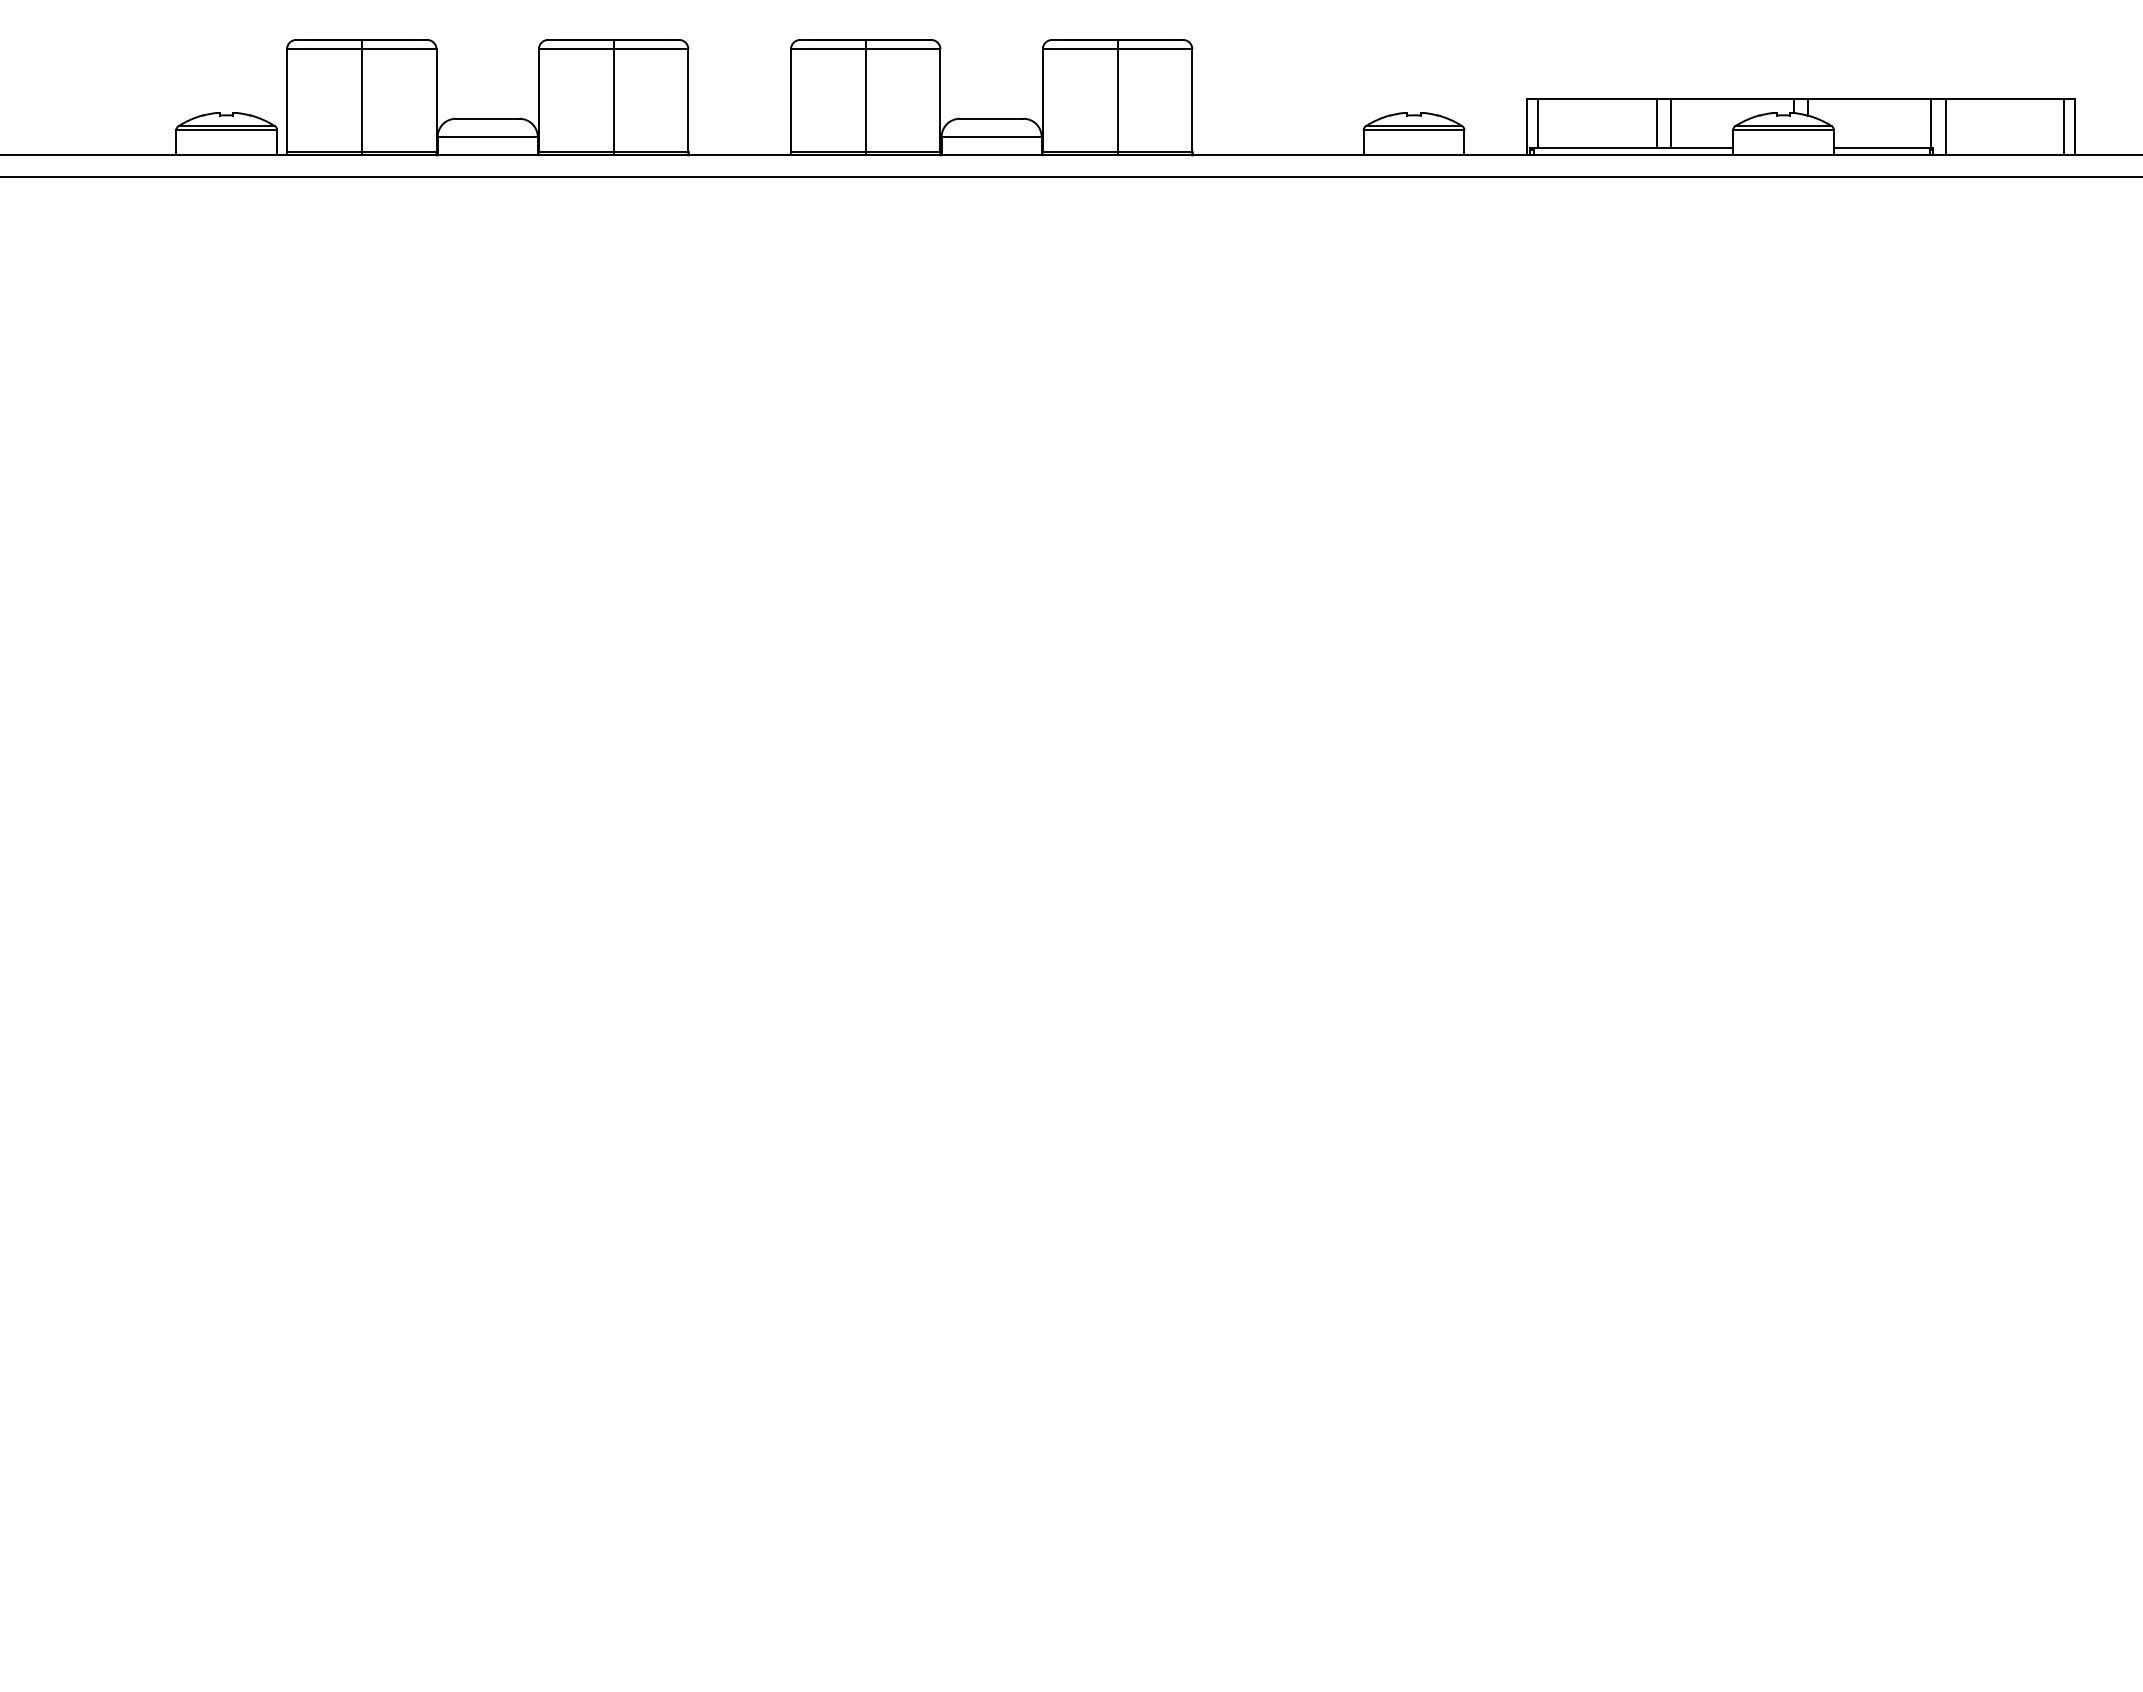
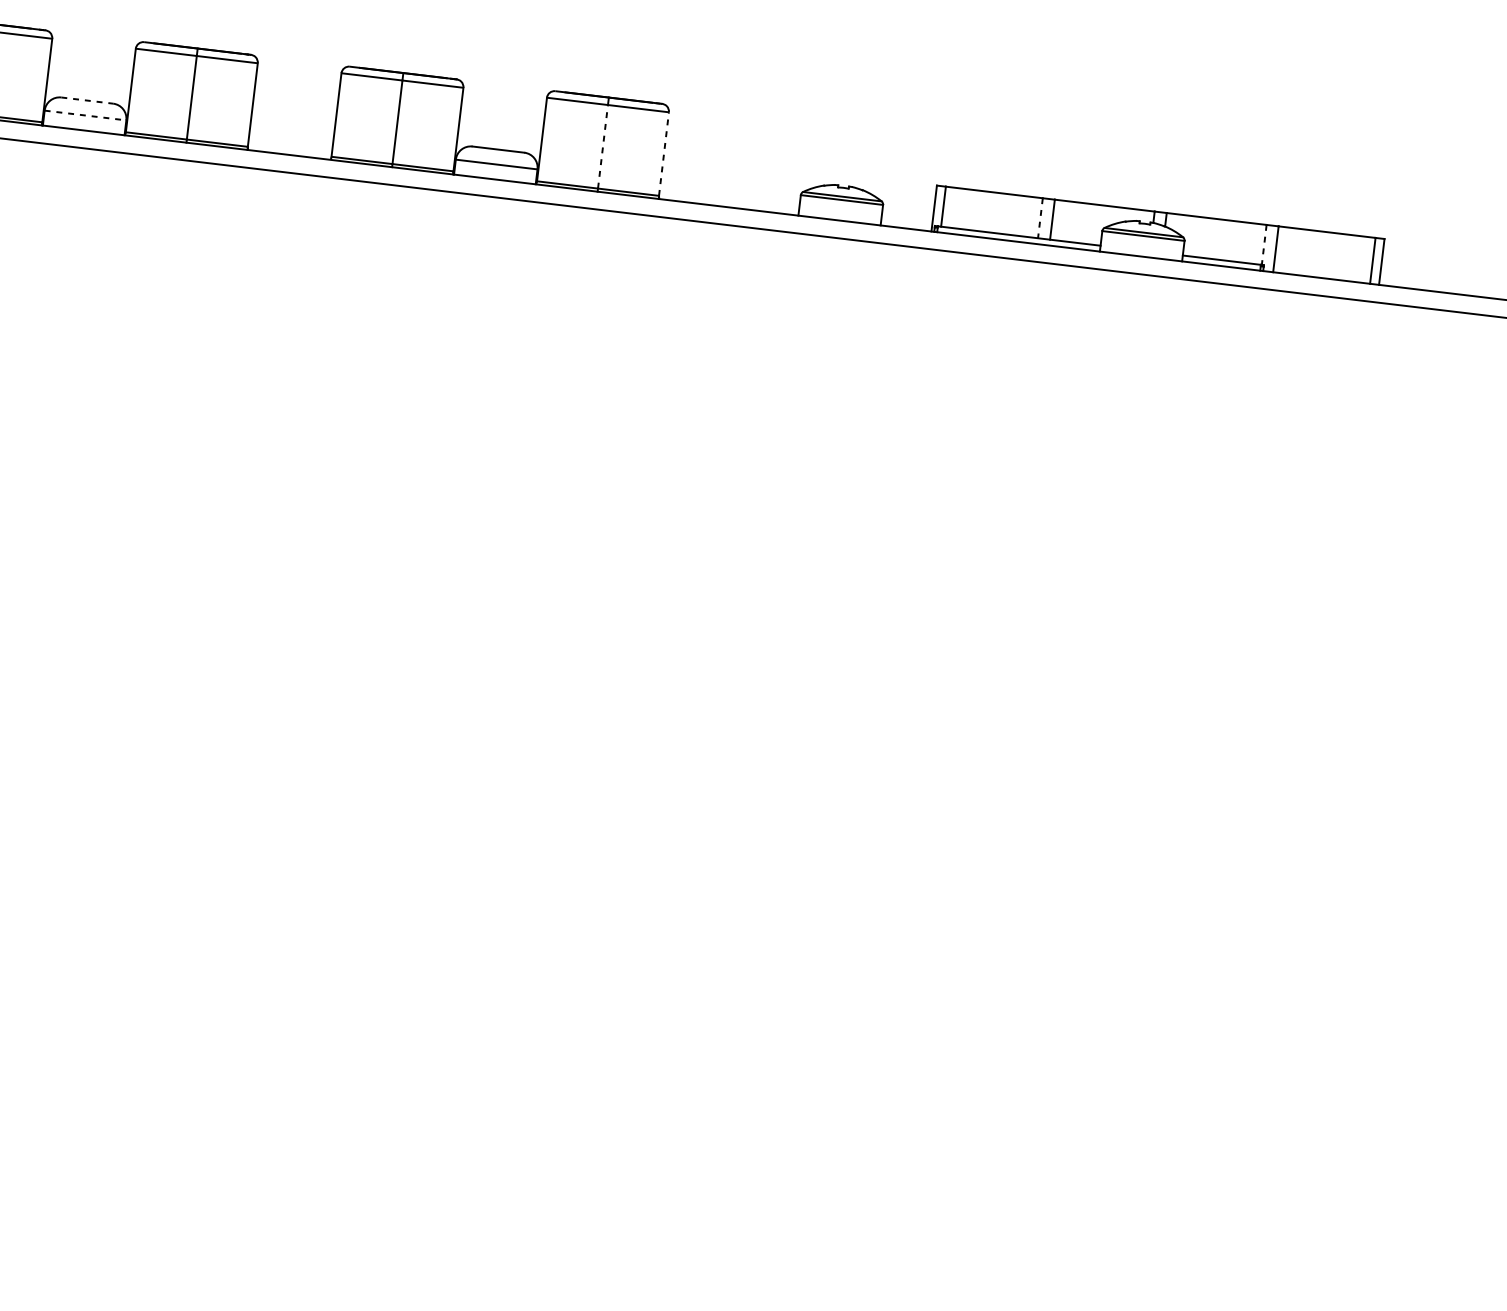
line: (1117, 99) -> (602, 146), solid -> dashed
line: (1192, 99) -> (664, 153), solid -> dashed
line: (487, 118) -> (87, 100), solid -> dashed
line: (1656, 123) -> (1040, 218), solid -> dashed
line: (1930, 123) -> (1264, 244), solid -> dashed
line: (488, 137) -> (86, 115), solid -> dashed

